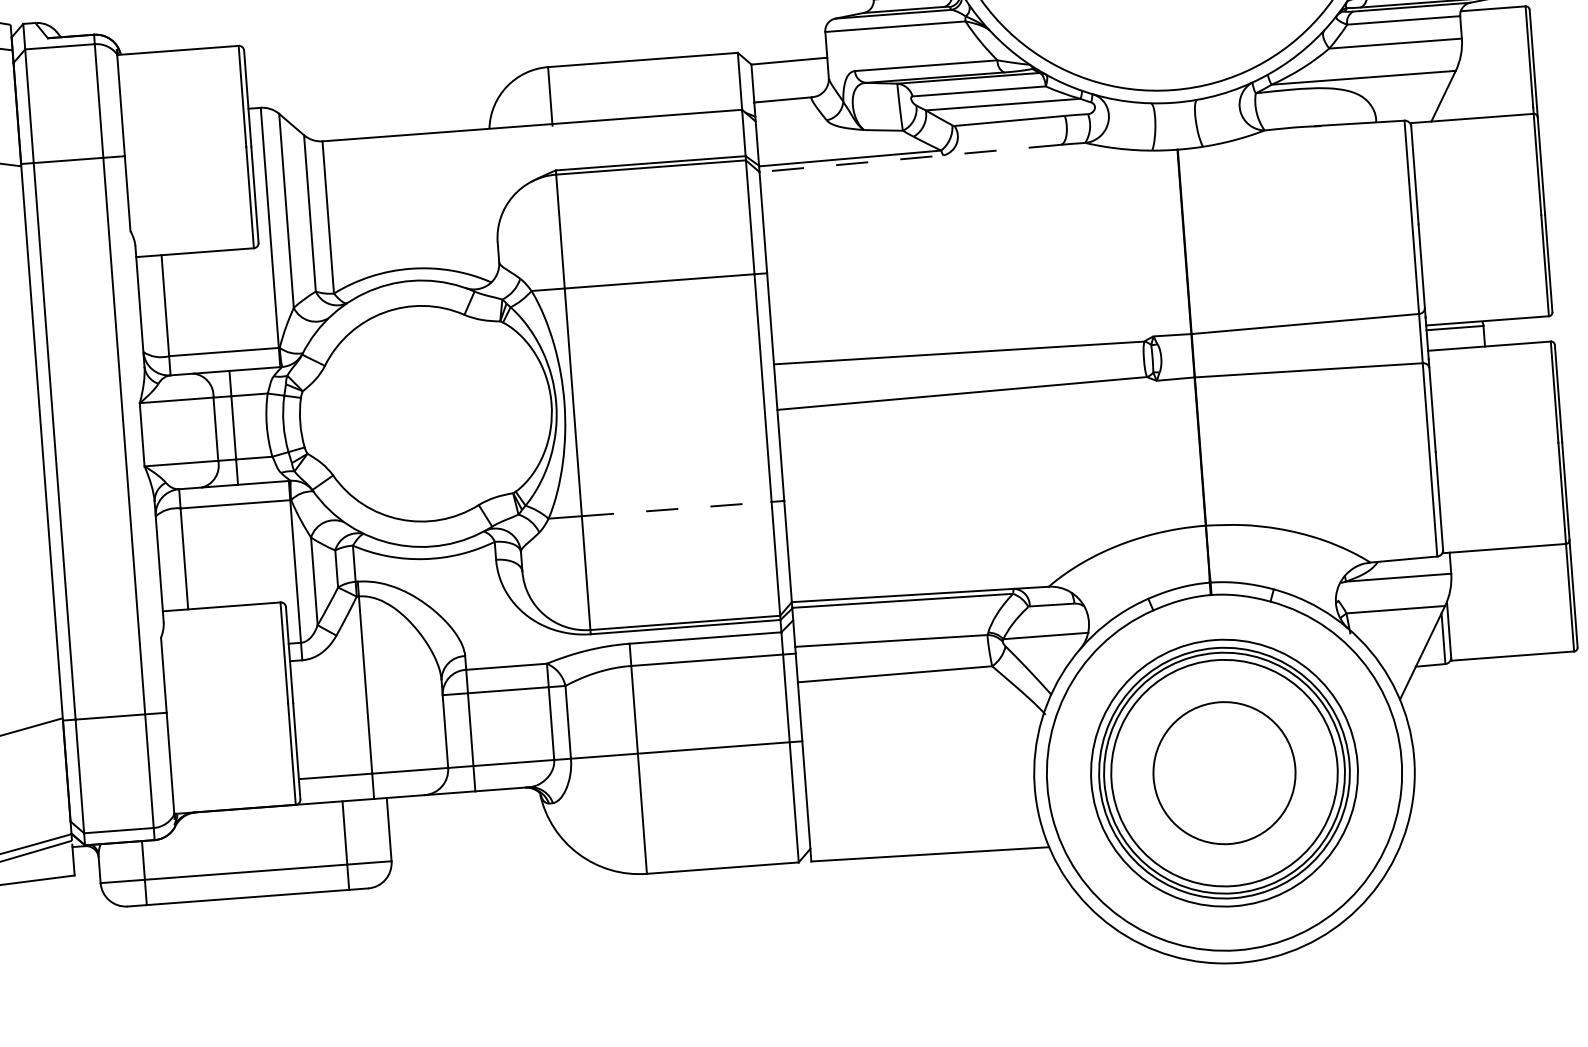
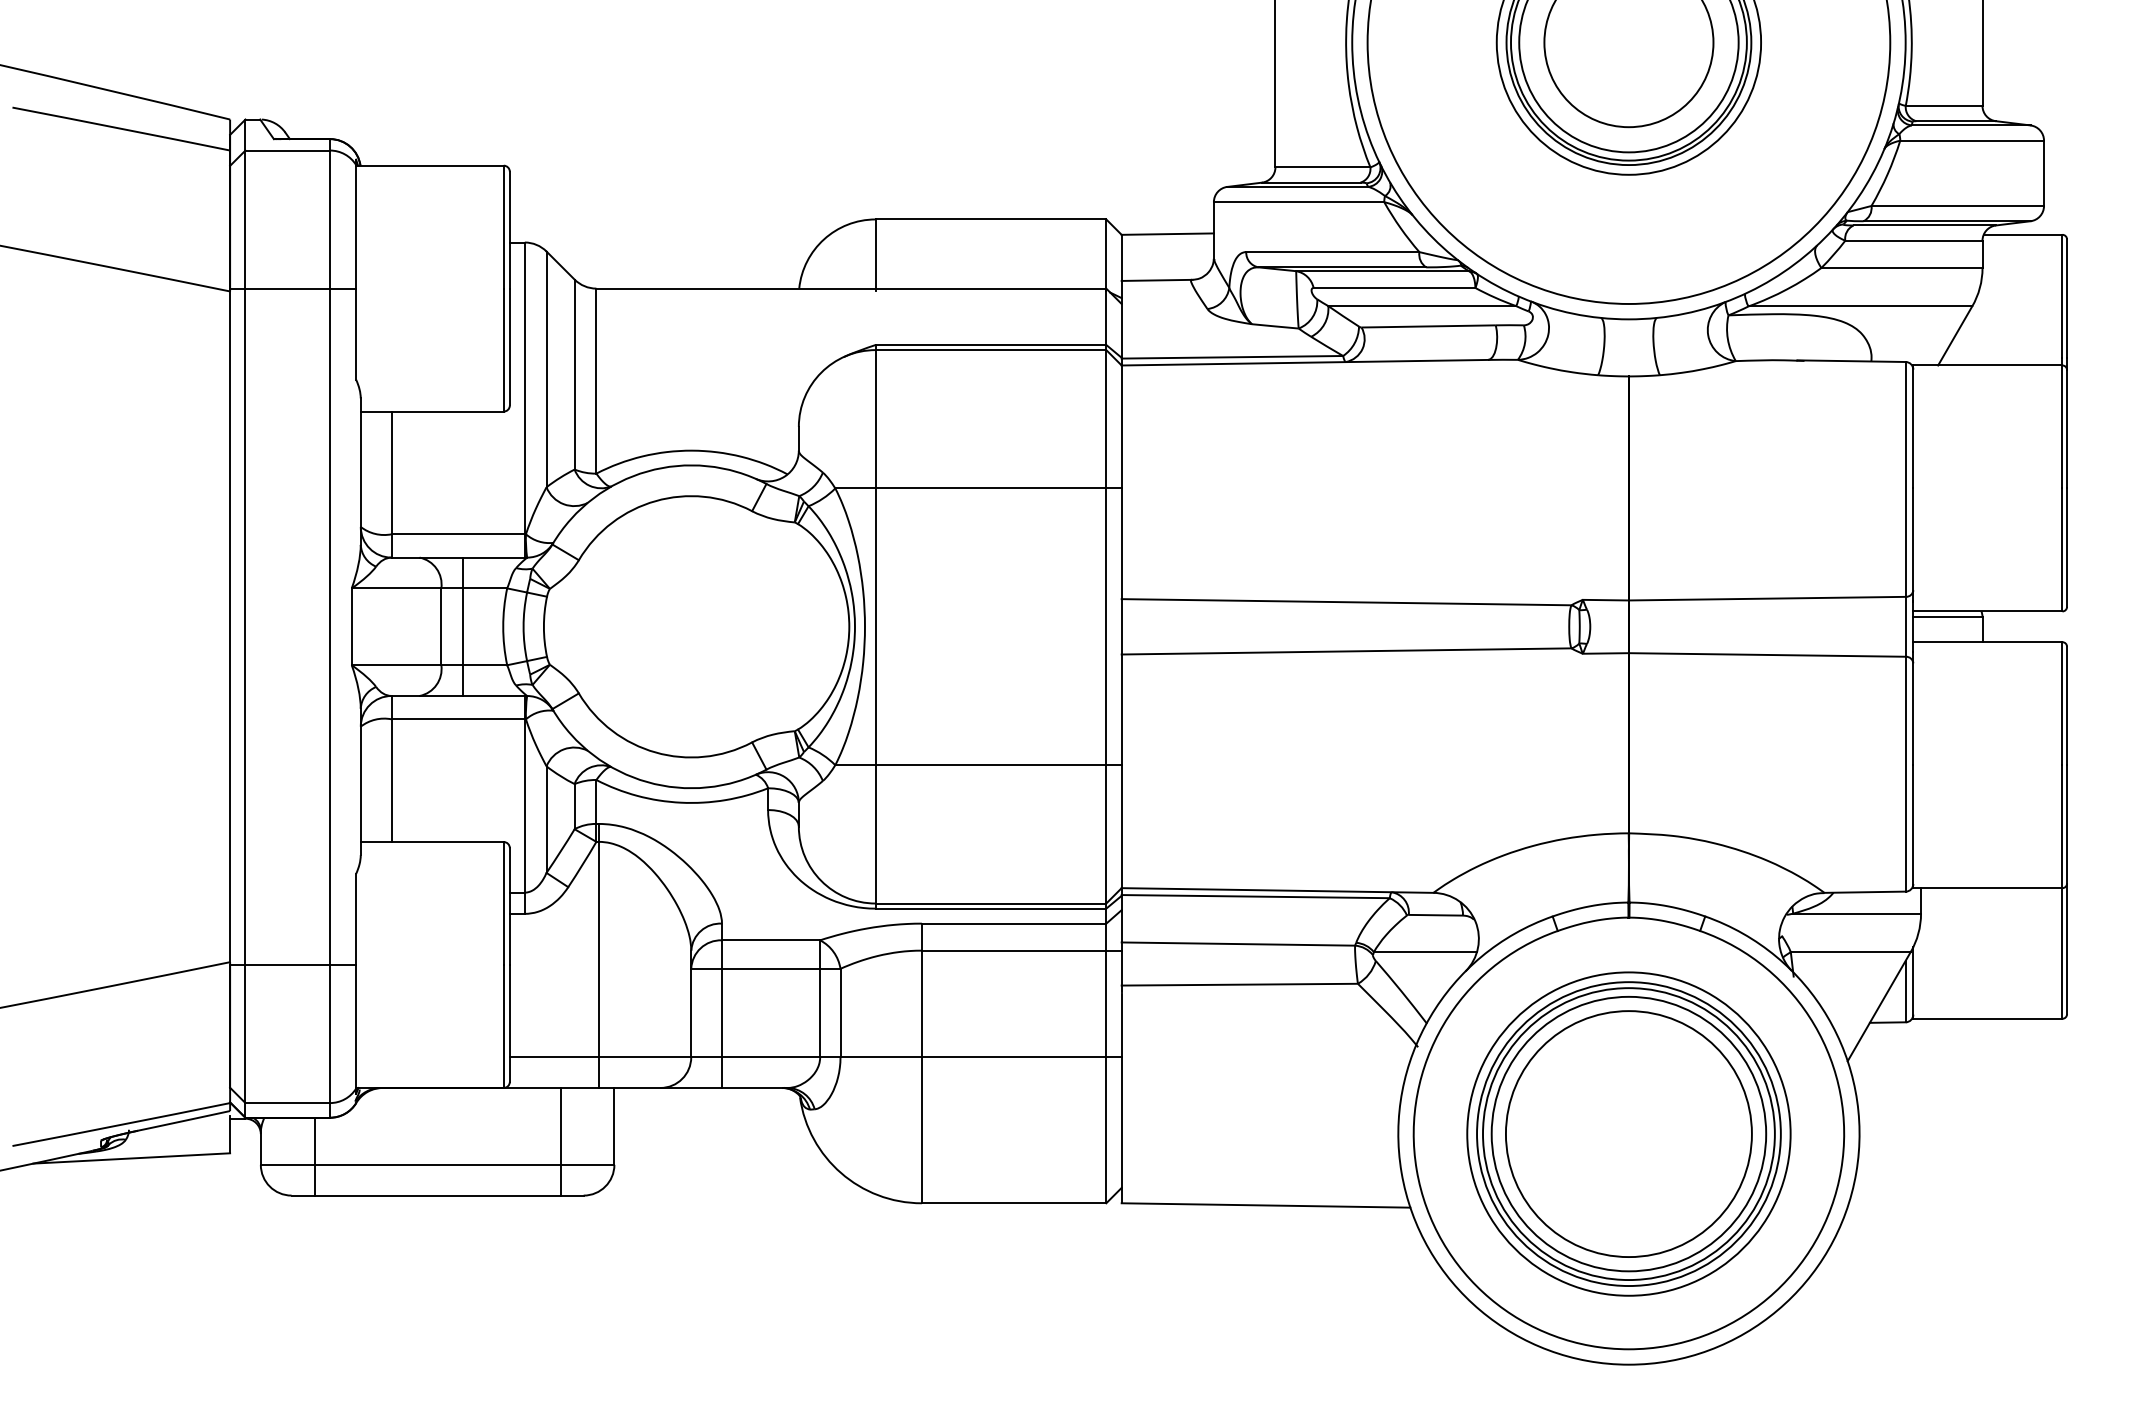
line: (909, 158) -> (1304, 362), dashed -> solid
line: (677, 509) -> (991, 765), dashed -> solid
circle: (1224, 773) -> (1628, 1134), size x1.43

